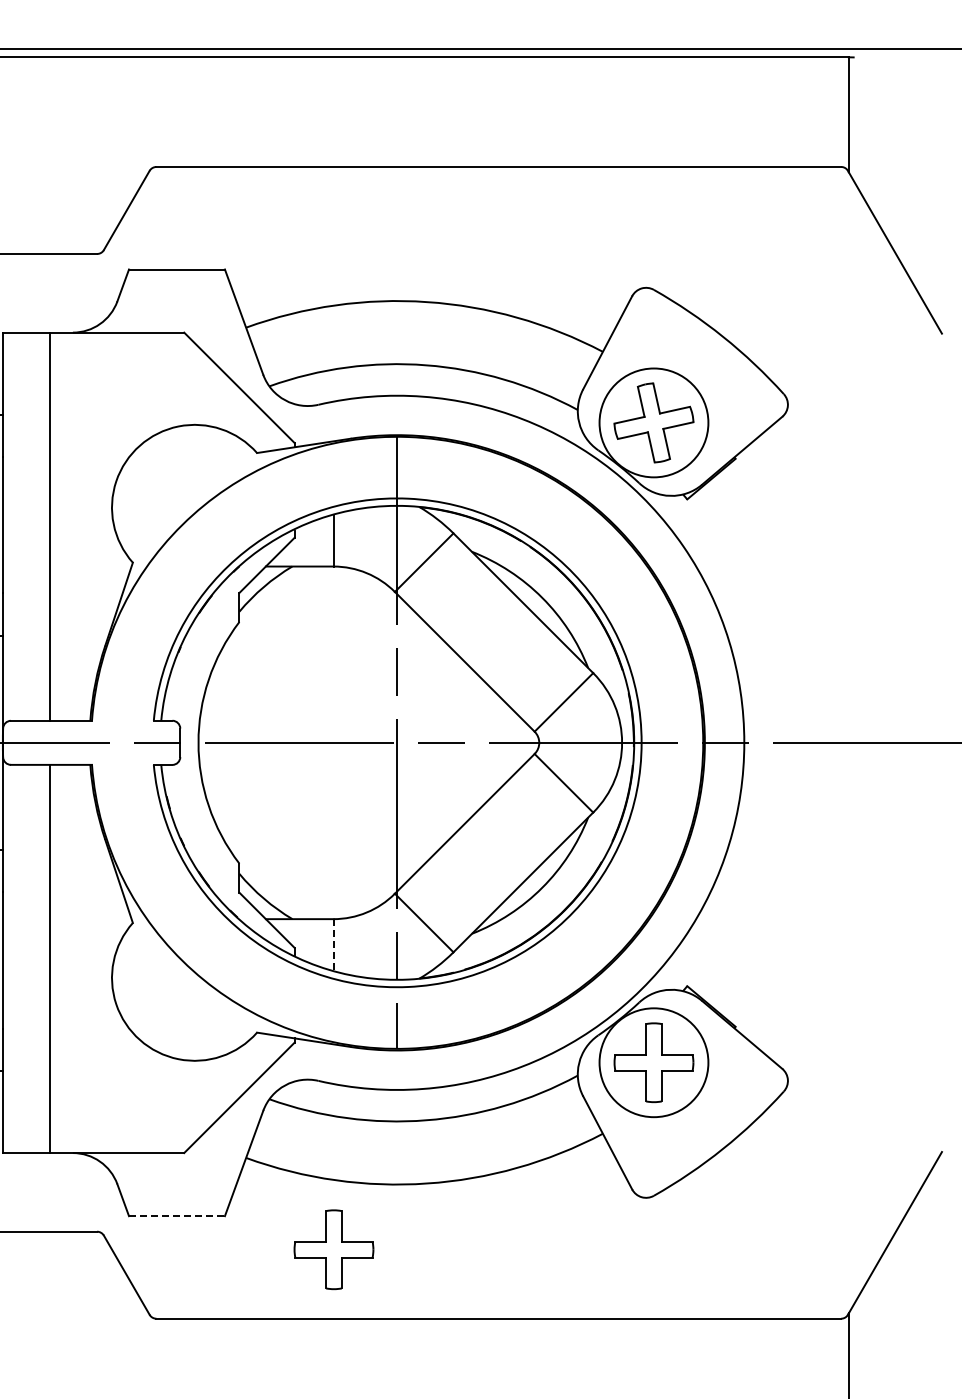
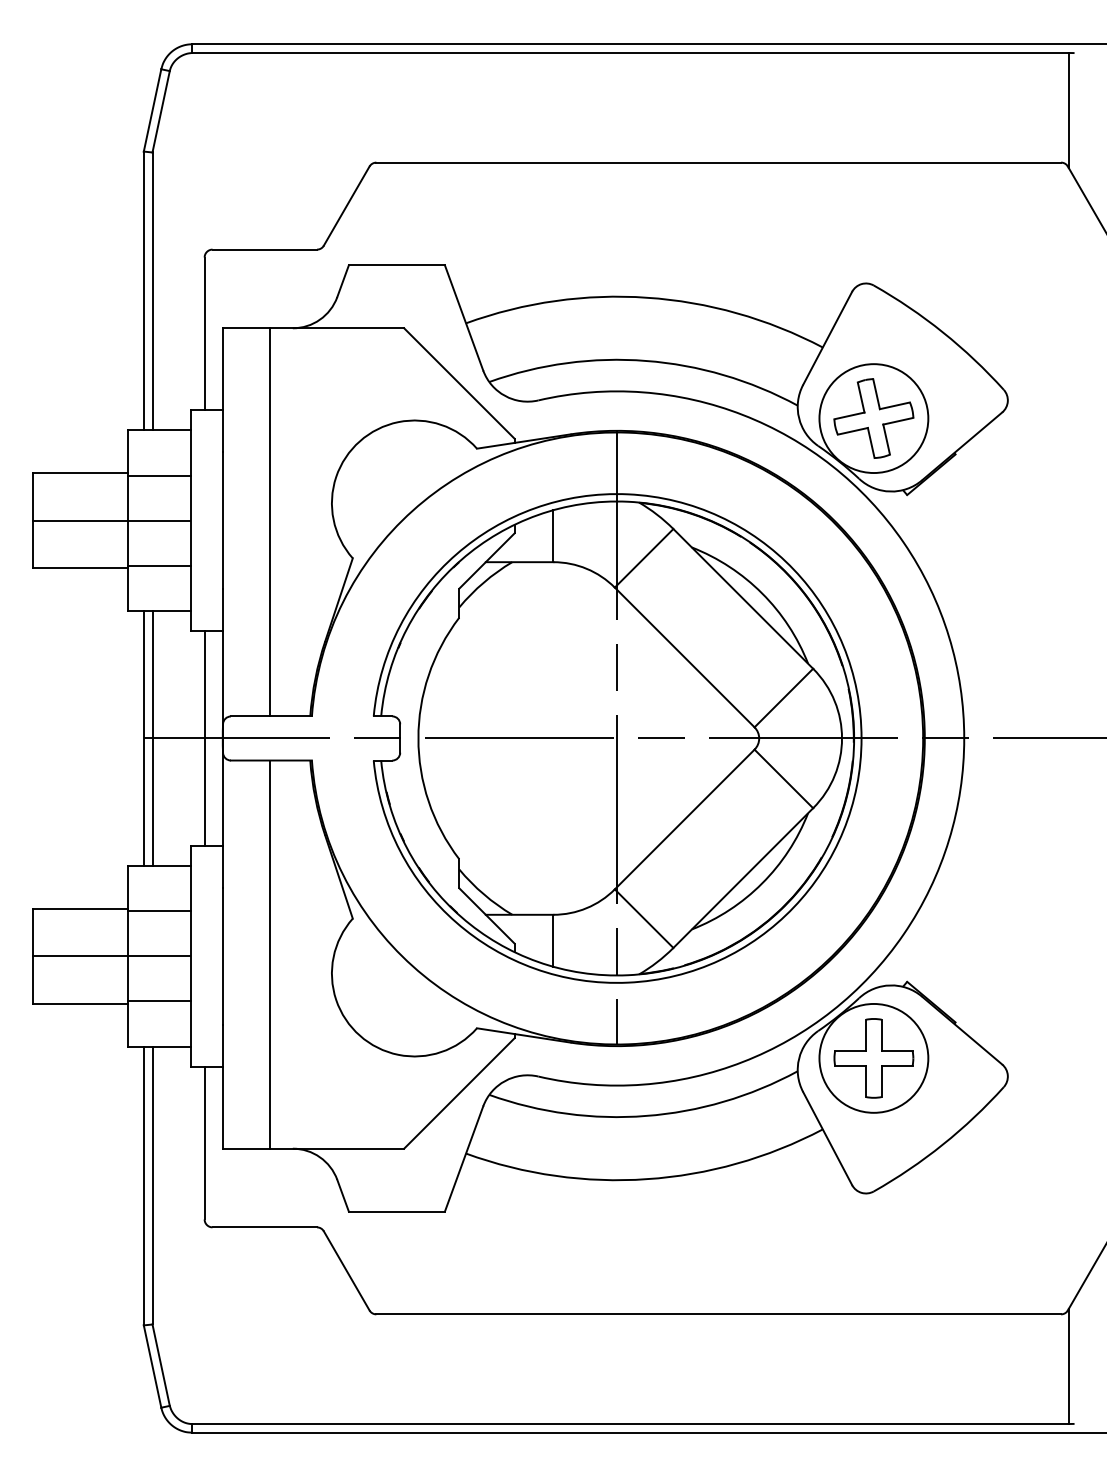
line: (333, 944) -> (553, 940), dashed -> solid
line: (176, 1215) -> (396, 1211), dashed -> solid
part: (333, 1249) -> (553, 1245), removed

